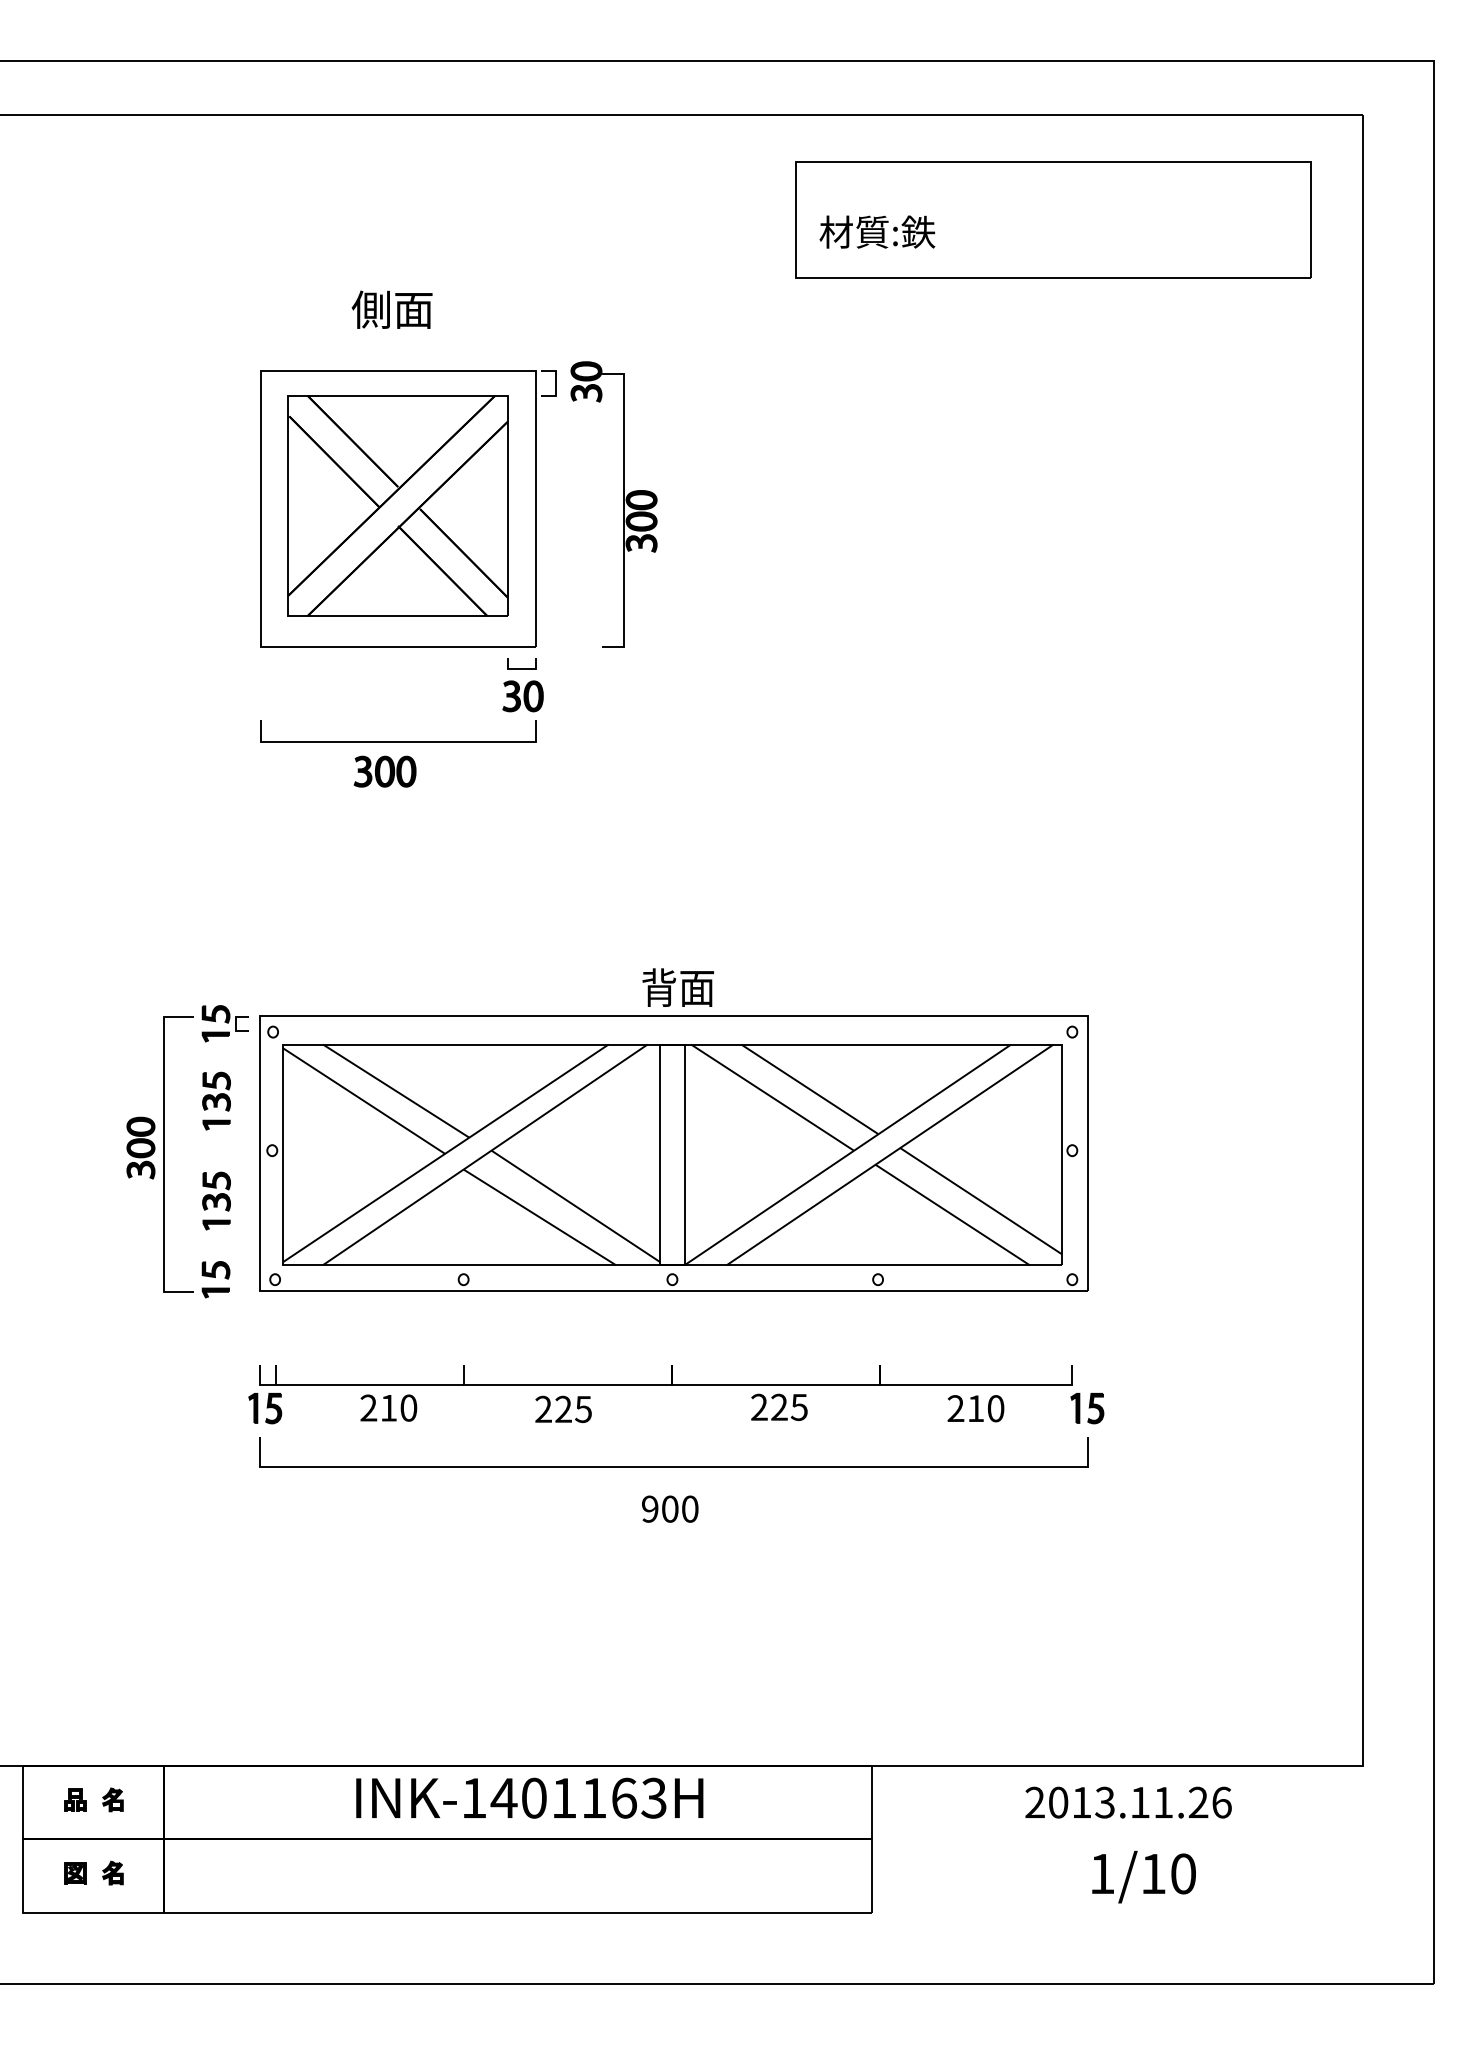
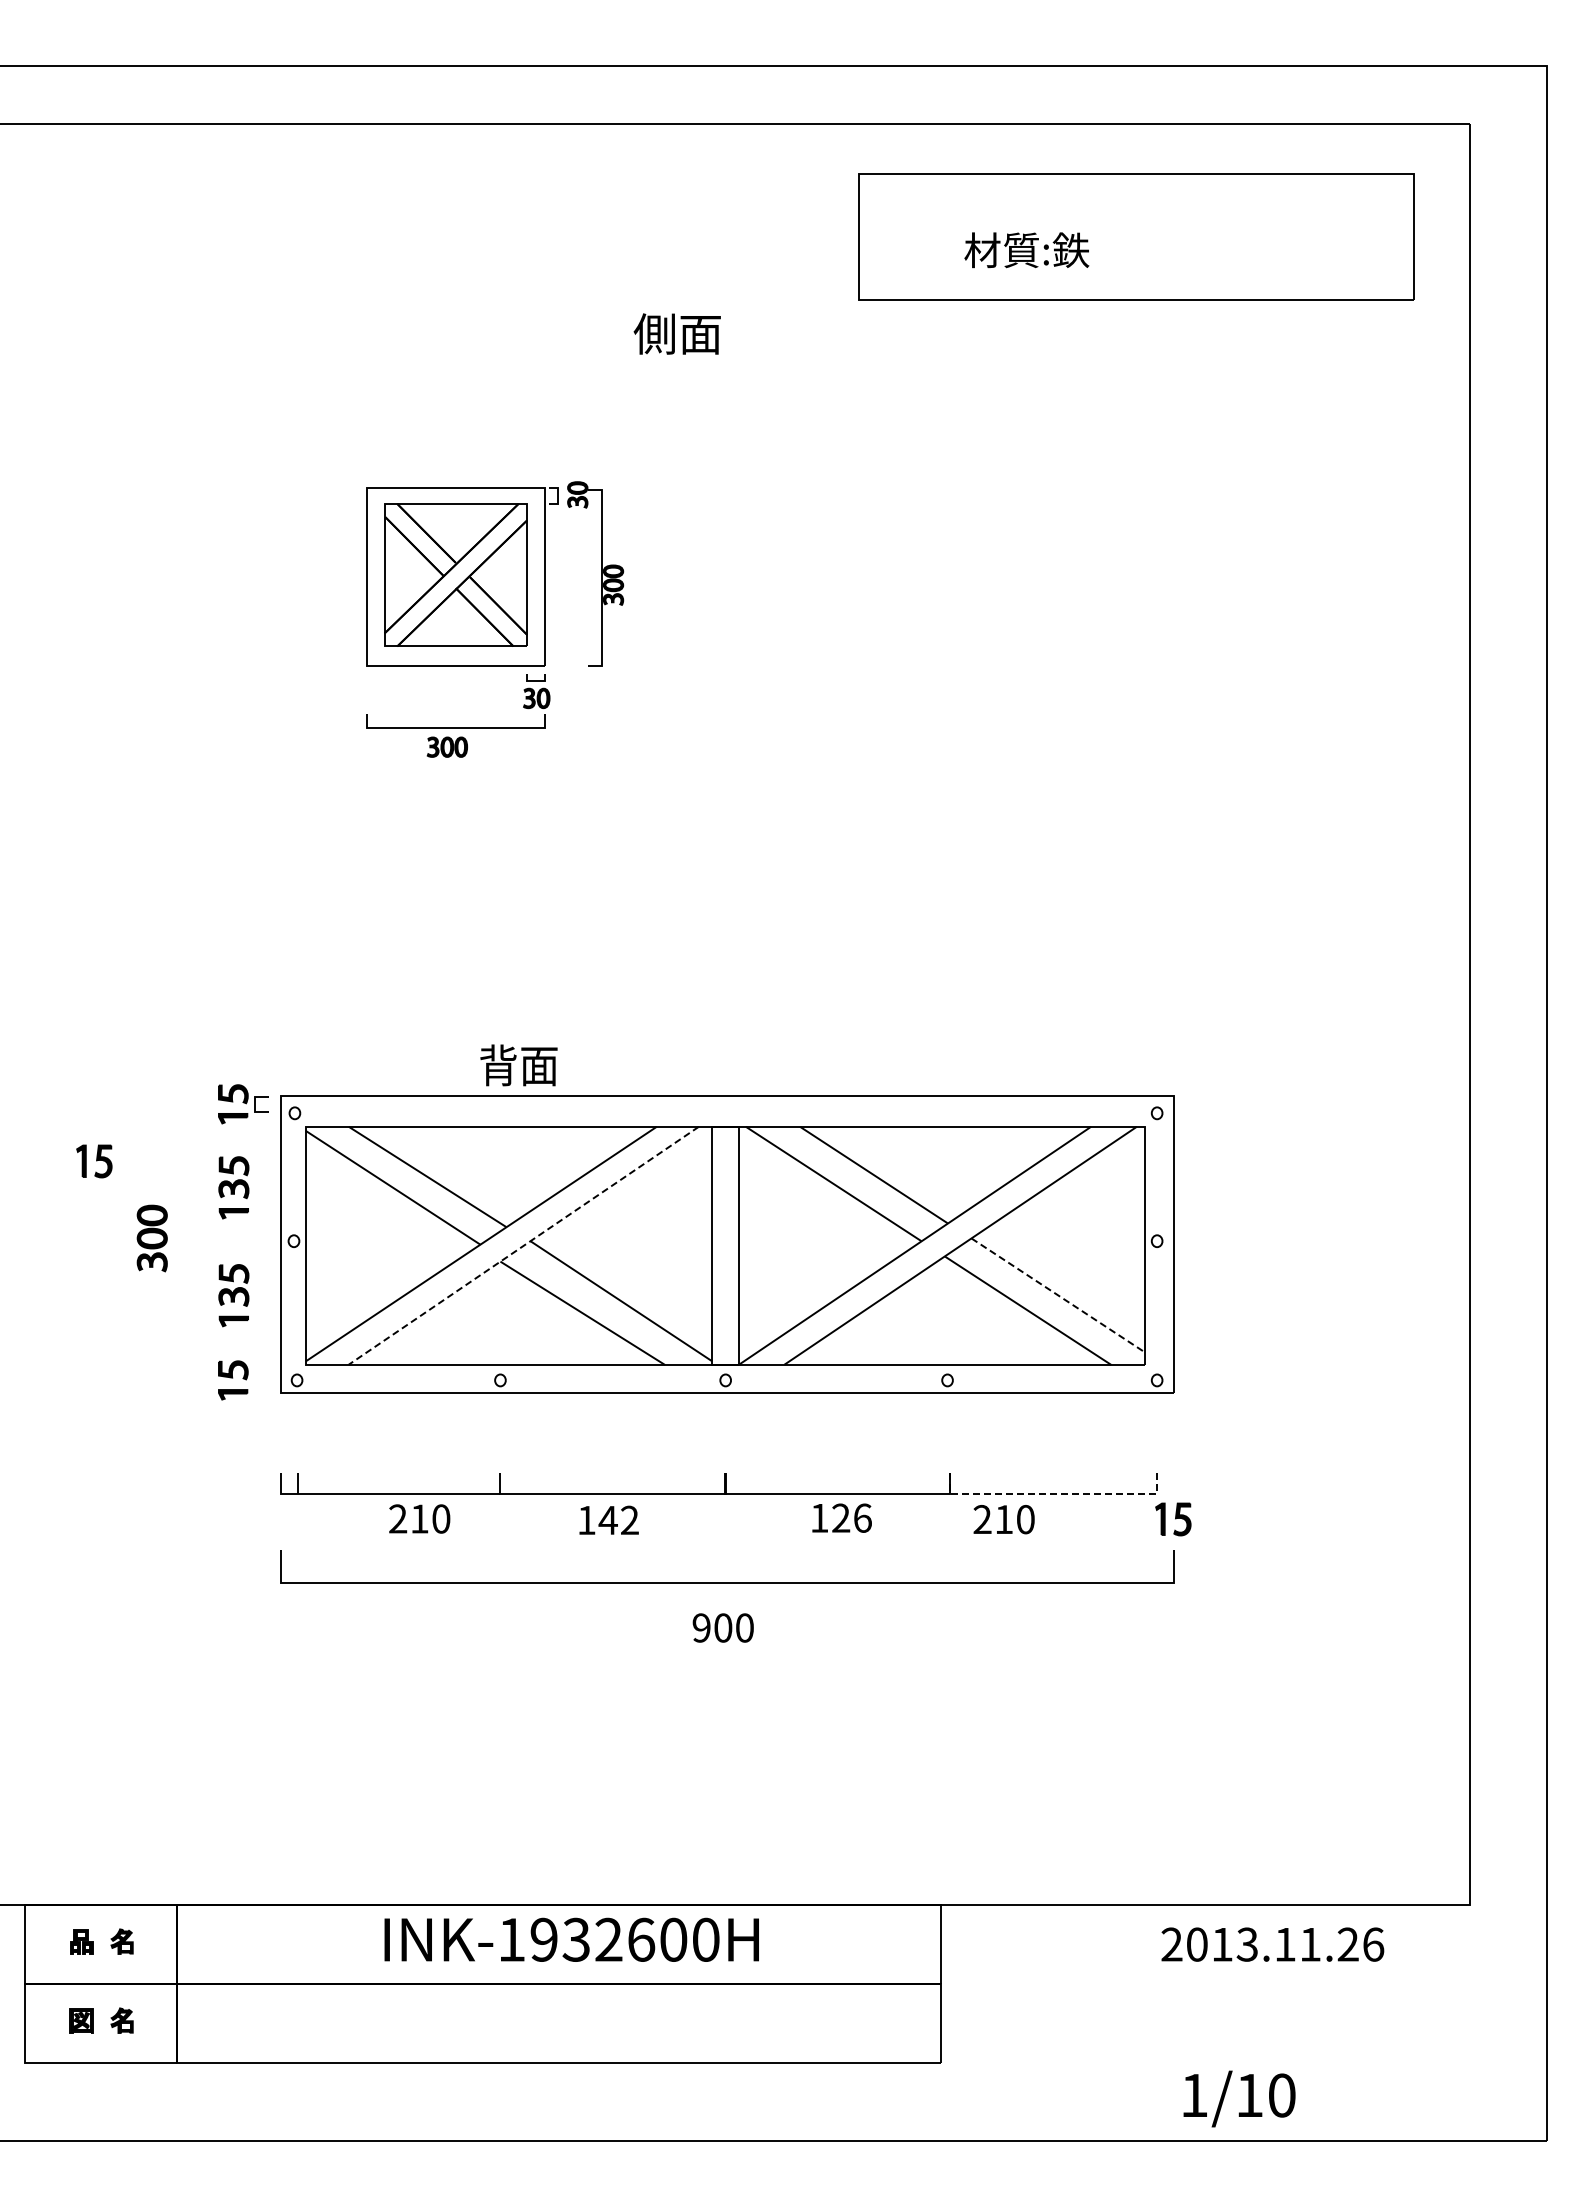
text: (877, 232) -> (1026, 250), moved
text: (391, 309) -> (676, 333), moved
part: (458, 574) -> (494, 619), size x0.6
text: (677, 987) -> (518, 1065), moved
line: (164, 1154) -> (177, 1245), removed
line: (485, 1154) -> (523, 1245), solid -> dashed
line: (980, 1200) -> (1058, 1295), solid -> dashed
line: (976, 1384) -> (1053, 1493), solid -> dashed
text: (778, 1406) -> (840, 1517), 225 -> 126
part: (265, 1408) -> (94, 1161), moved
text: (975, 1408) -> (1003, 1519), moved
text: (562, 1409) -> (607, 1520), 225 -> 142
text: (578, 1797) -> (624, 1939), INK-1401163H -> INK-1932600H
text: (1128, 1802) -> (1272, 1944), moved
text: (1144, 1876) -> (1239, 2098), moved

